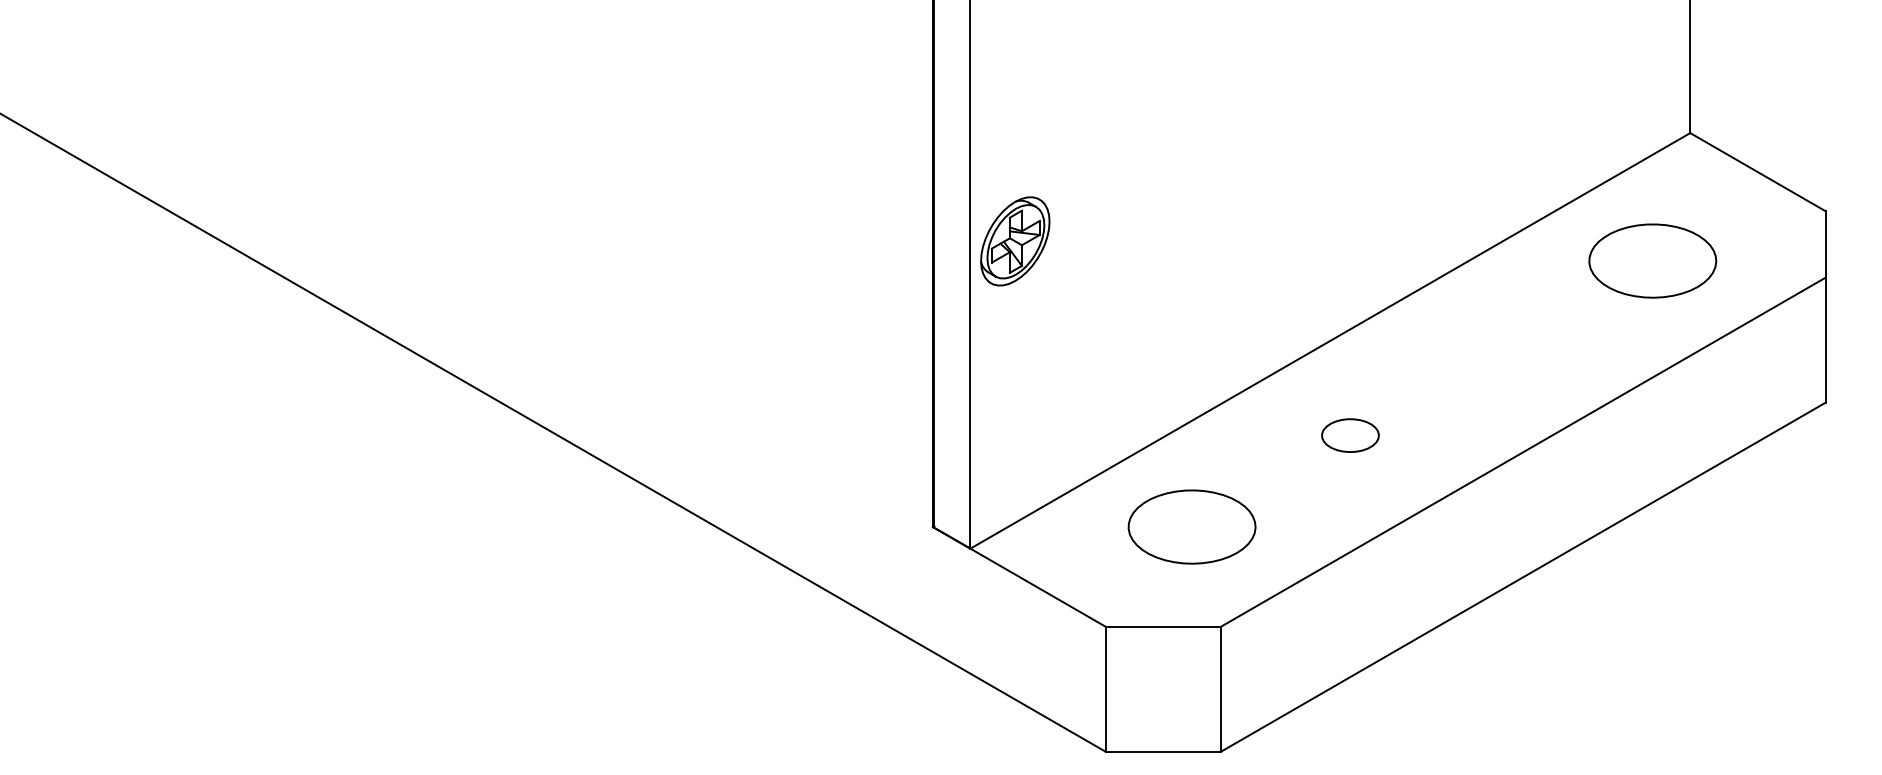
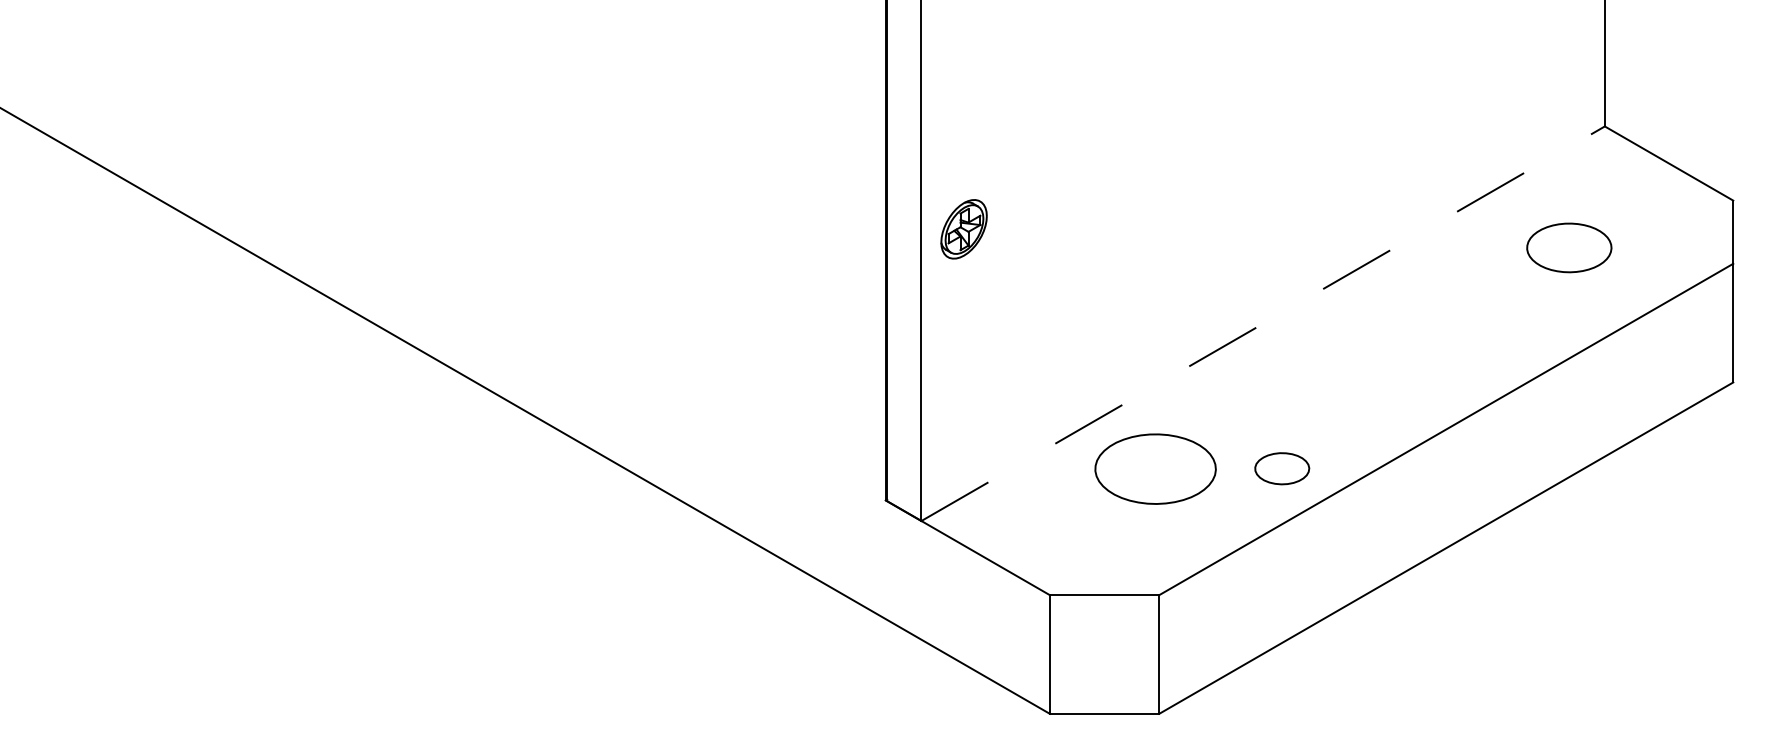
part: (1015, 241) -> (964, 229), size x0.7
part: (1652, 260) -> (1568, 247), size x0.7
line: (1330, 340) -> (1263, 323), solid -> dashed
part: (1350, 435) -> (1282, 468), moved
part: (1191, 526) -> (1155, 468), moved

